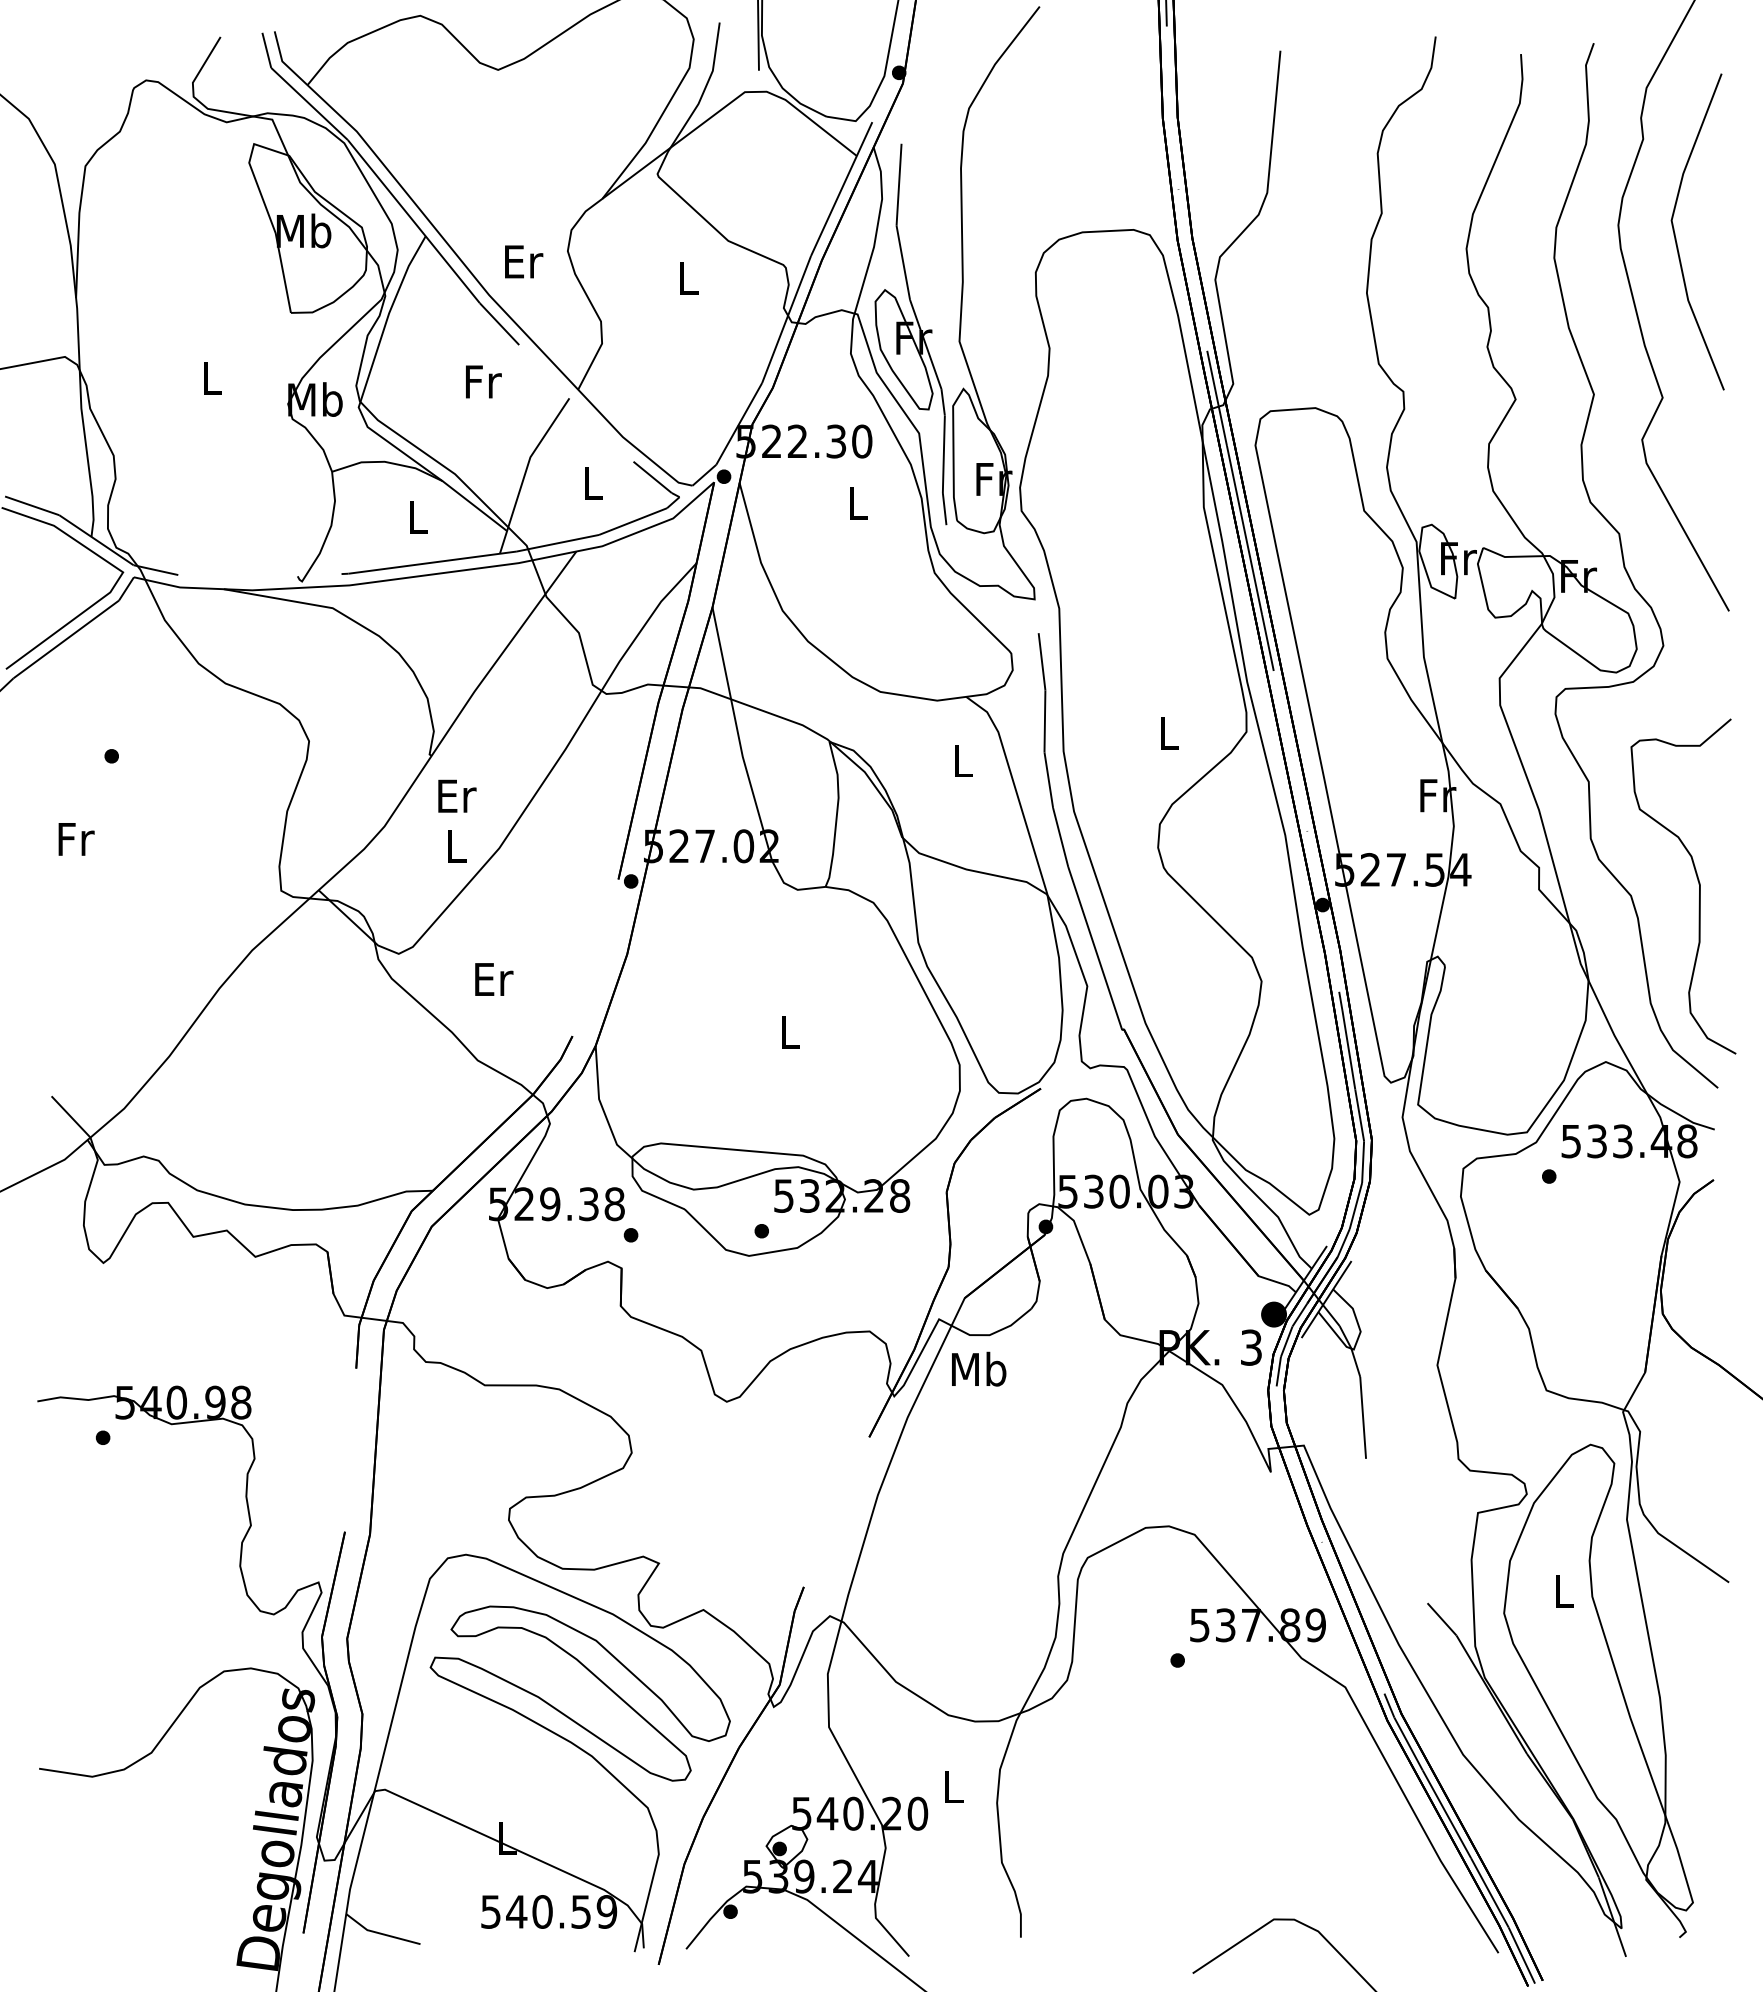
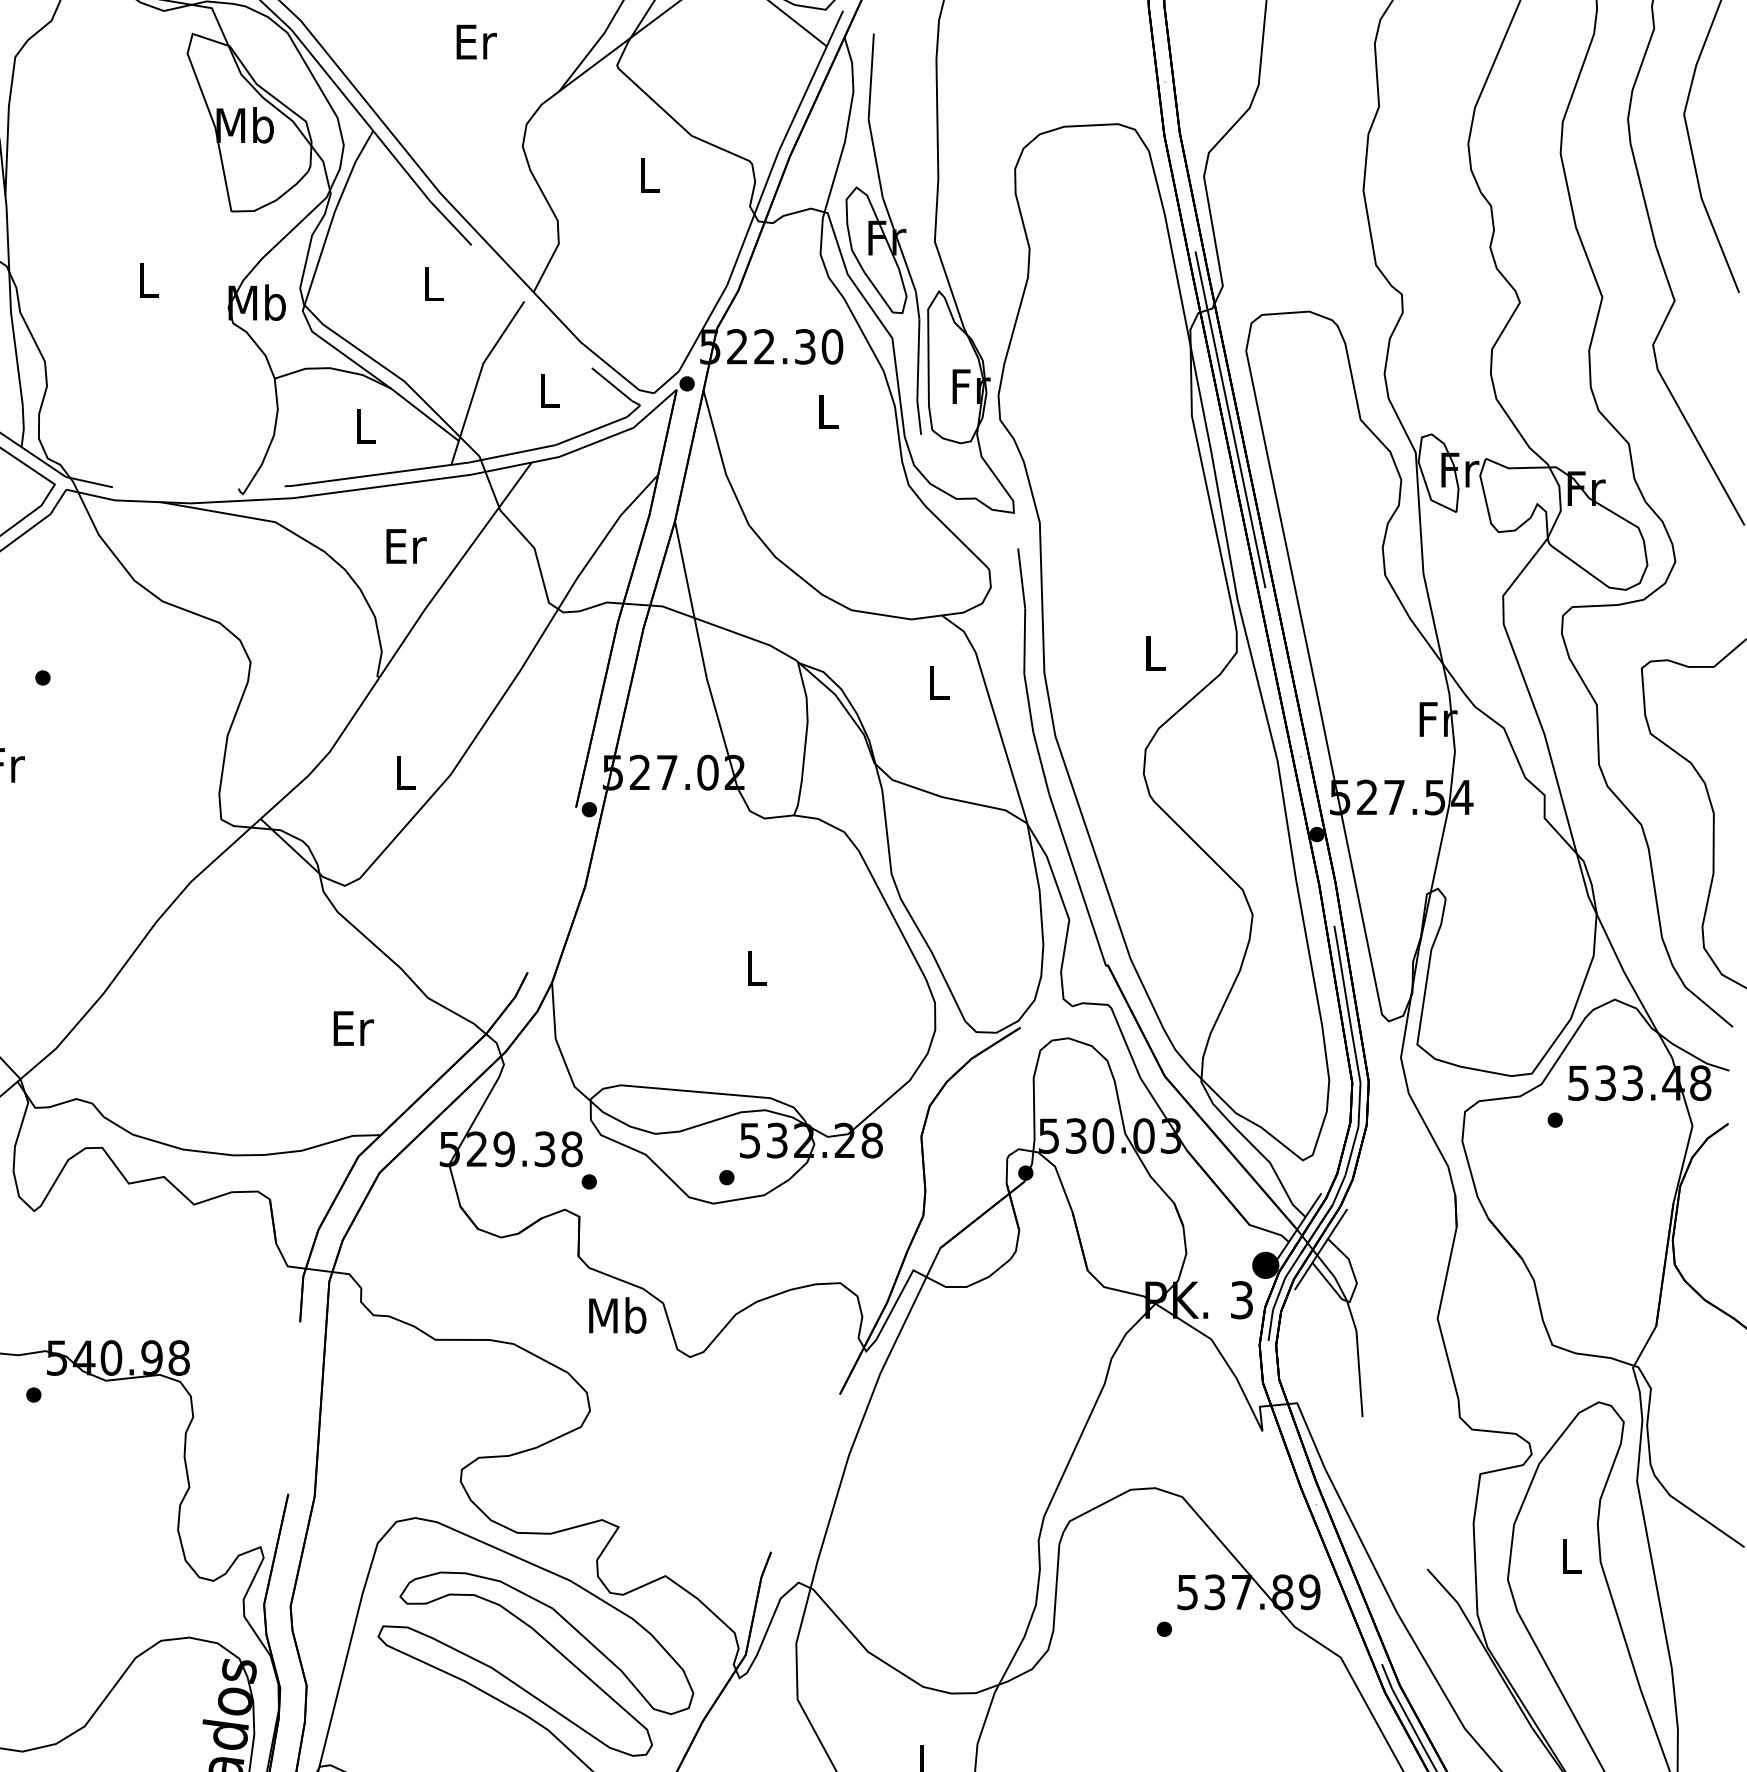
text: (524, 261) -> (477, 41), moved
text: (483, 381) -> (434, 283), Fr -> L
text: (457, 795) -> (406, 545), moved
text: (494, 979) -> (354, 1028), moved
text: (979, 1368) -> (618, 1314), moved

